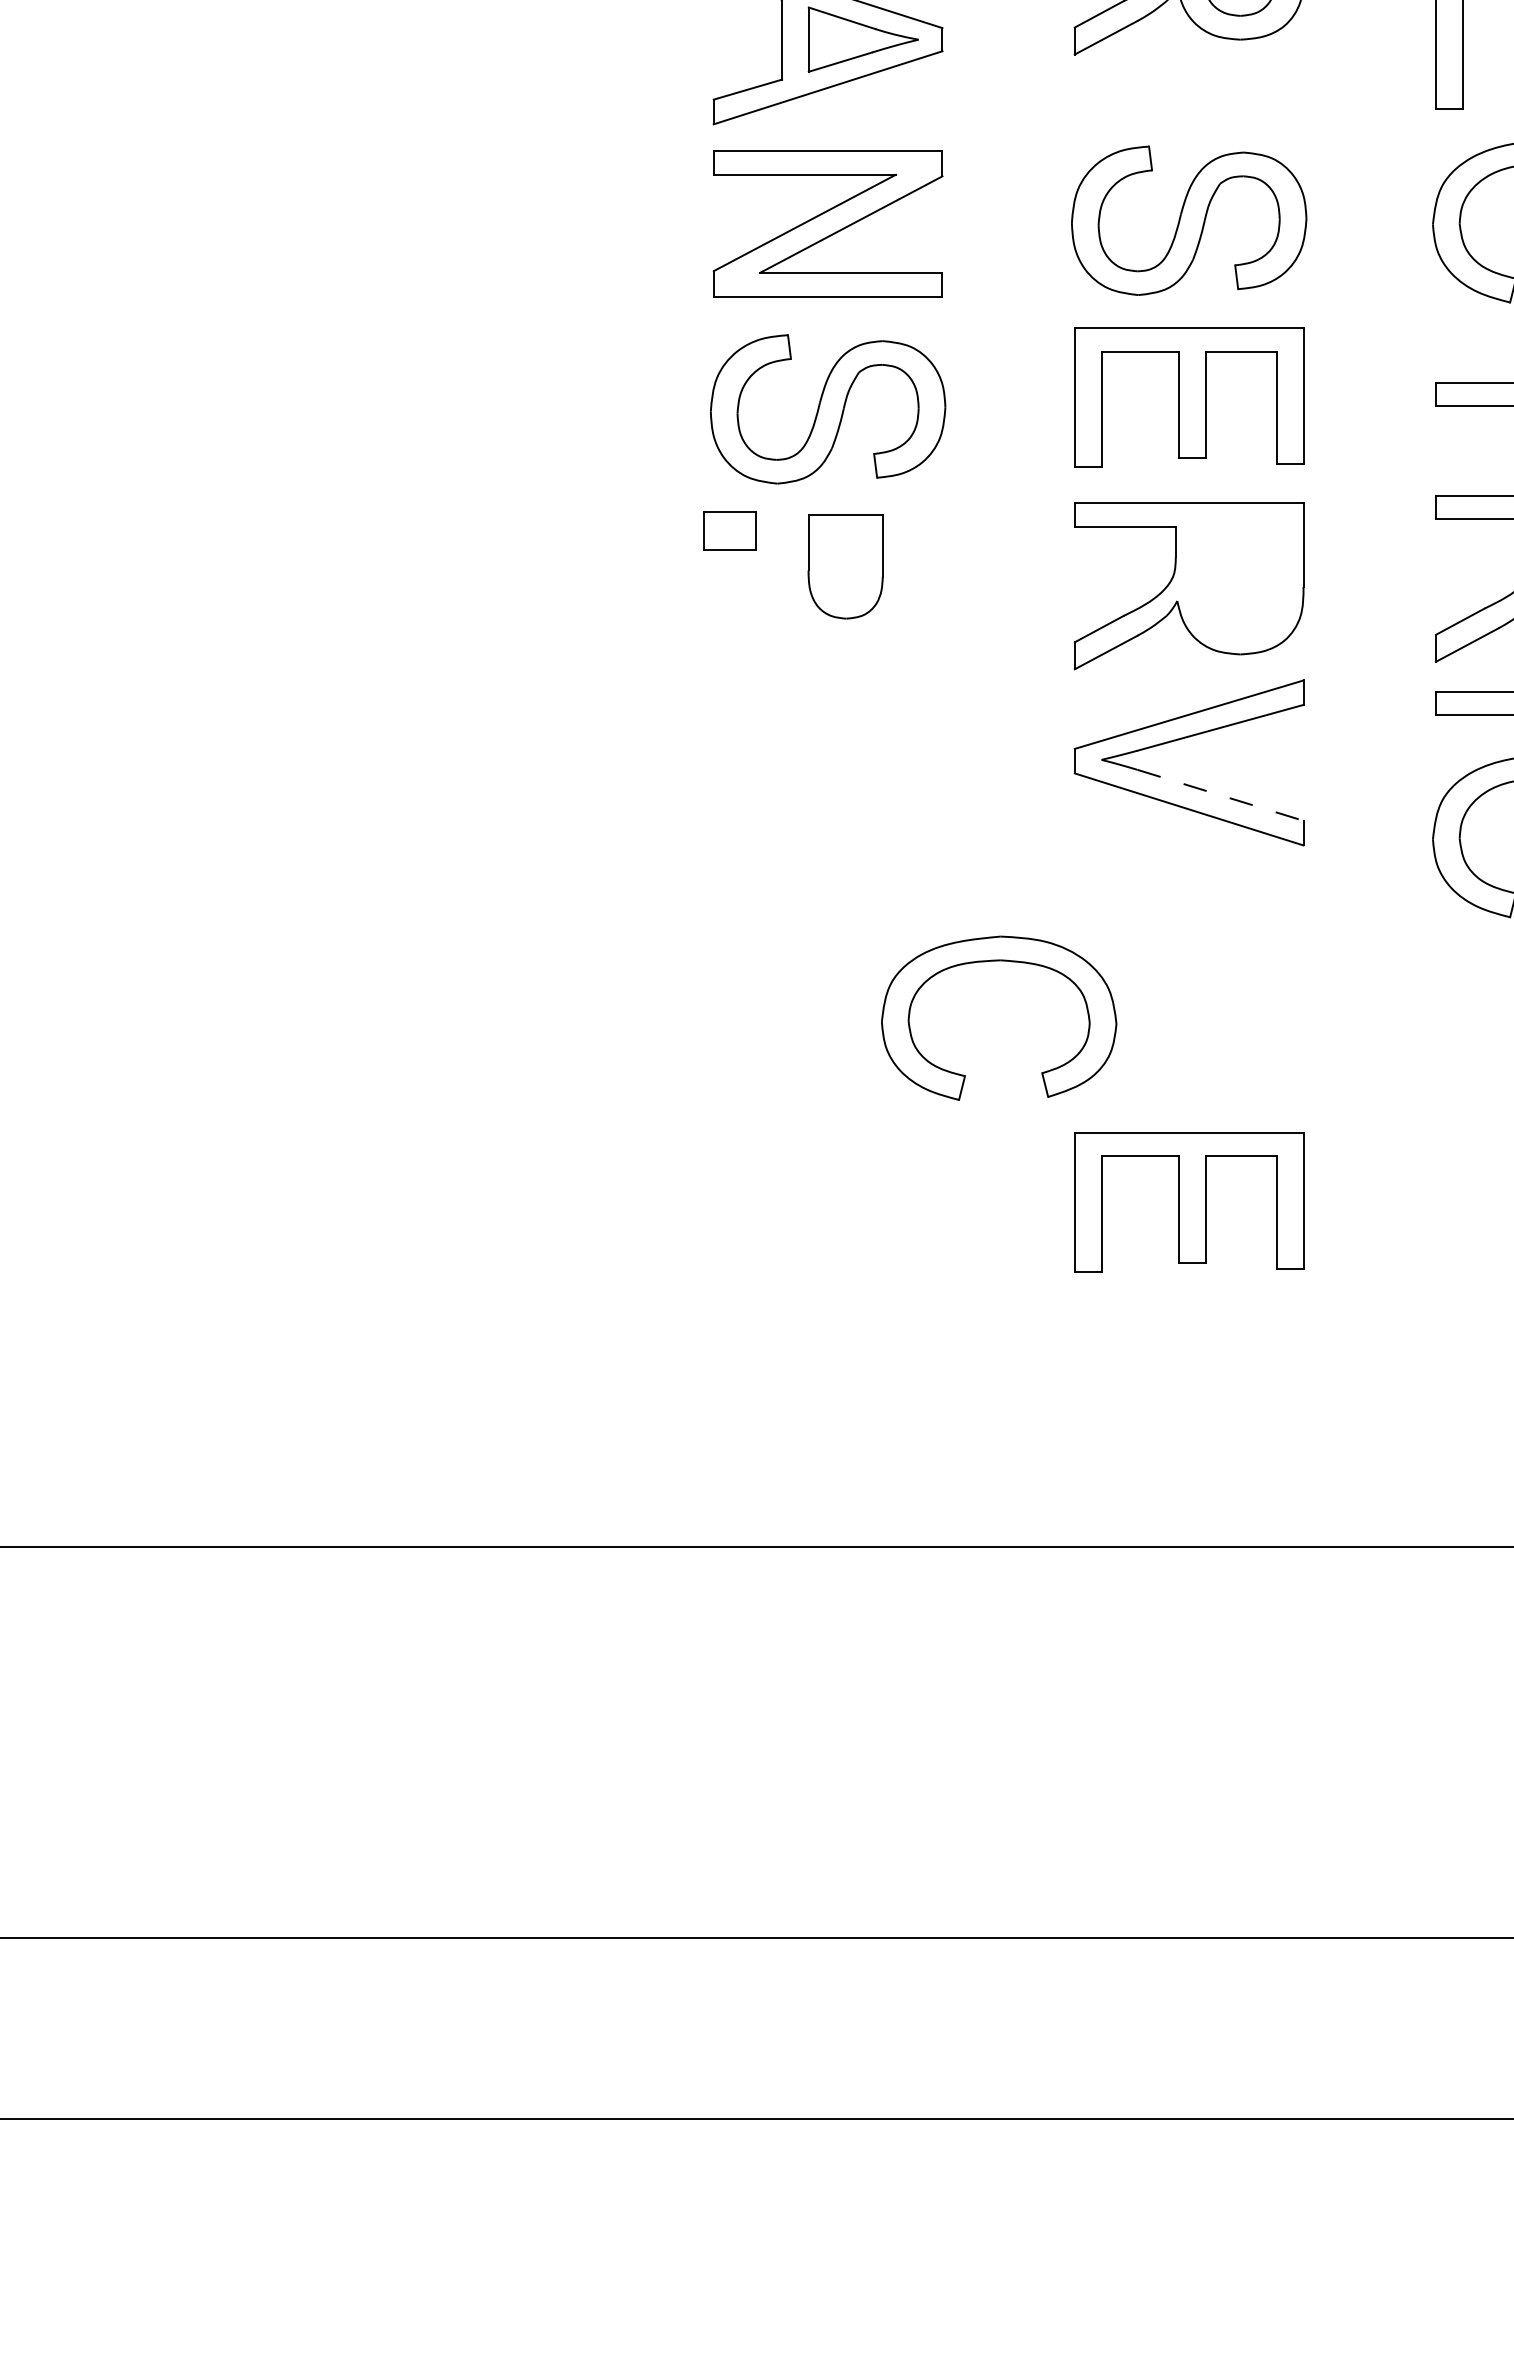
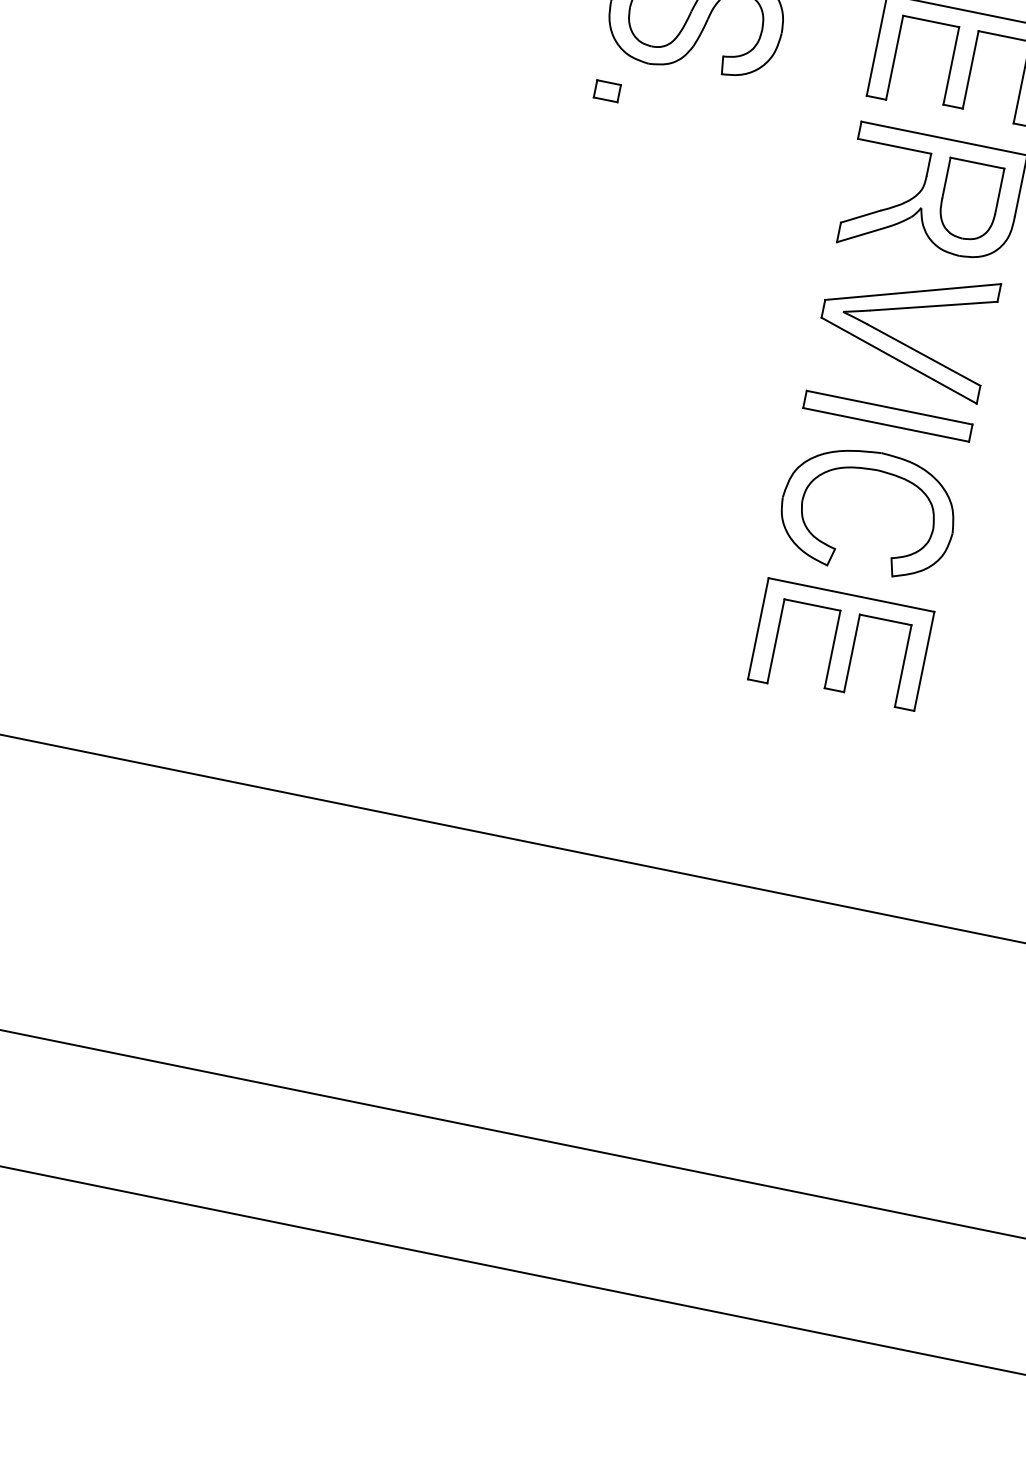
part: (729, 530) -> (607, 90), size x0.62
part: (845, 566) -> (969, 200), moved
line: (1220, 795) -> (923, 355), dashed -> solid
part: (1189, 885) -> (888, 415), added
part: (999, 961) -> (876, 471), moved

